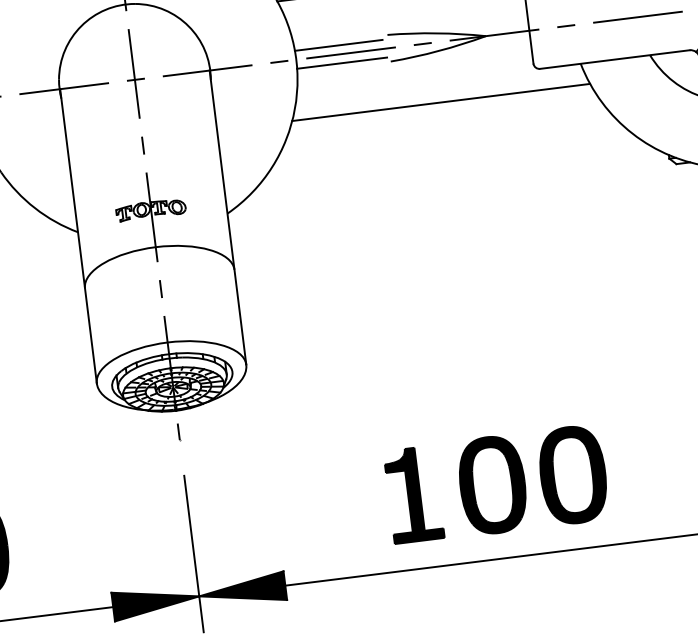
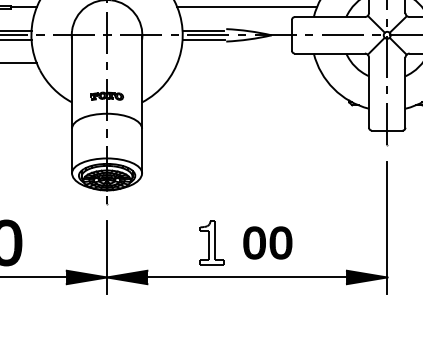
line: (439, 102) -> (246, 63), removed
part: (532, 479) -> (267, 242), size x0.7
fill: (412, 494) -> (211, 242), removed

